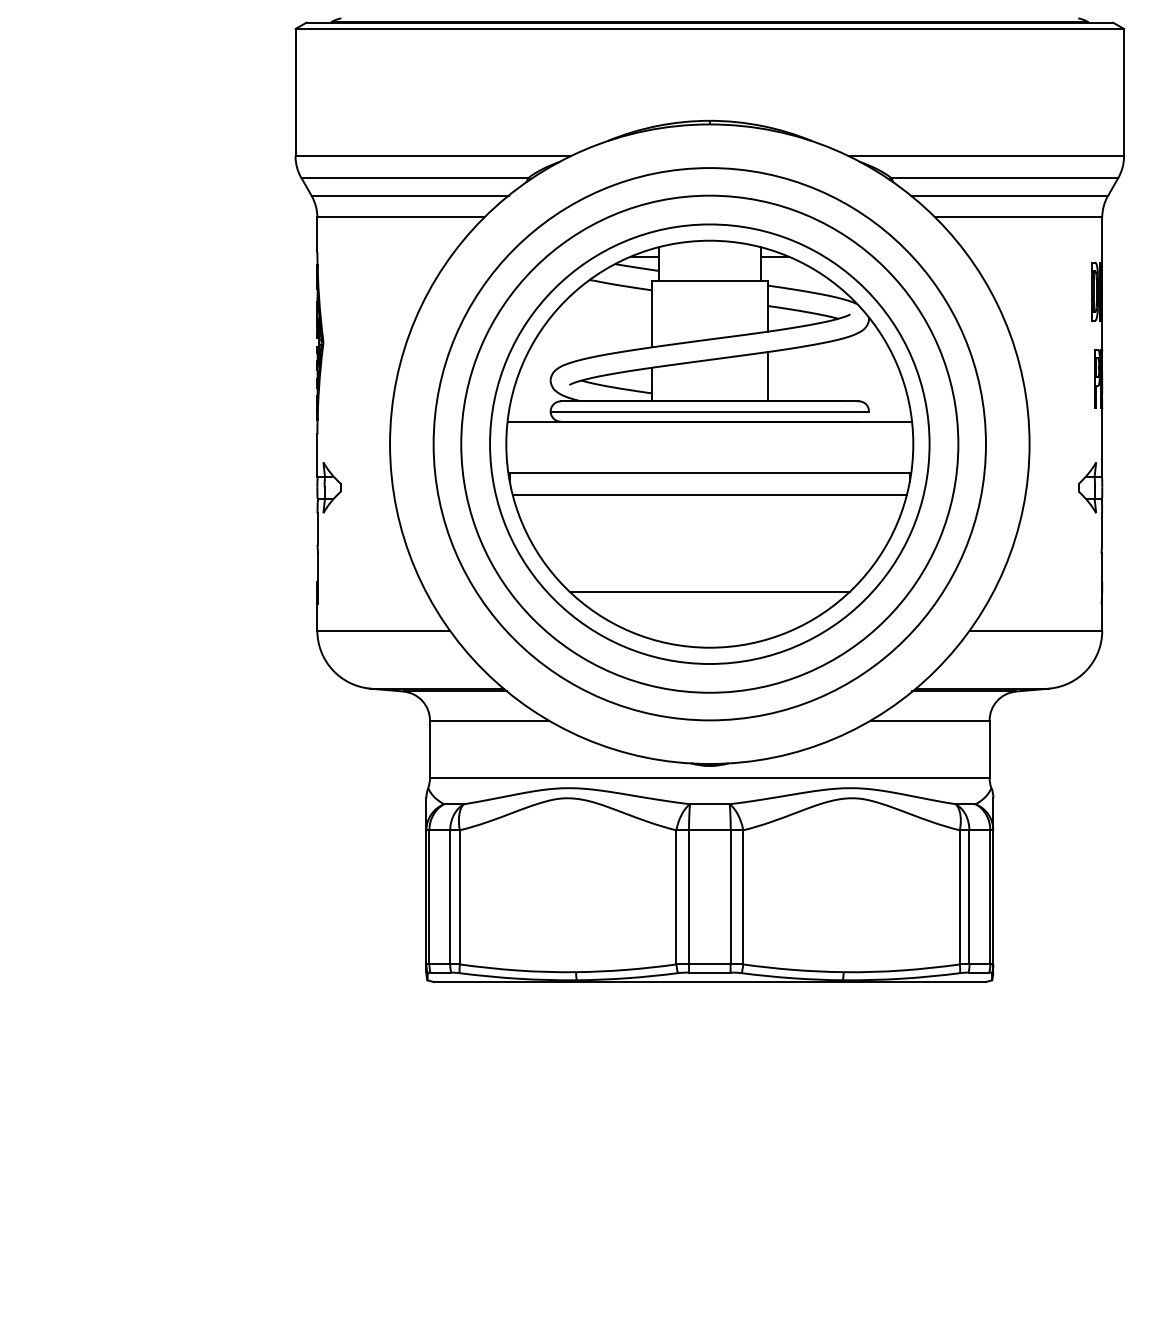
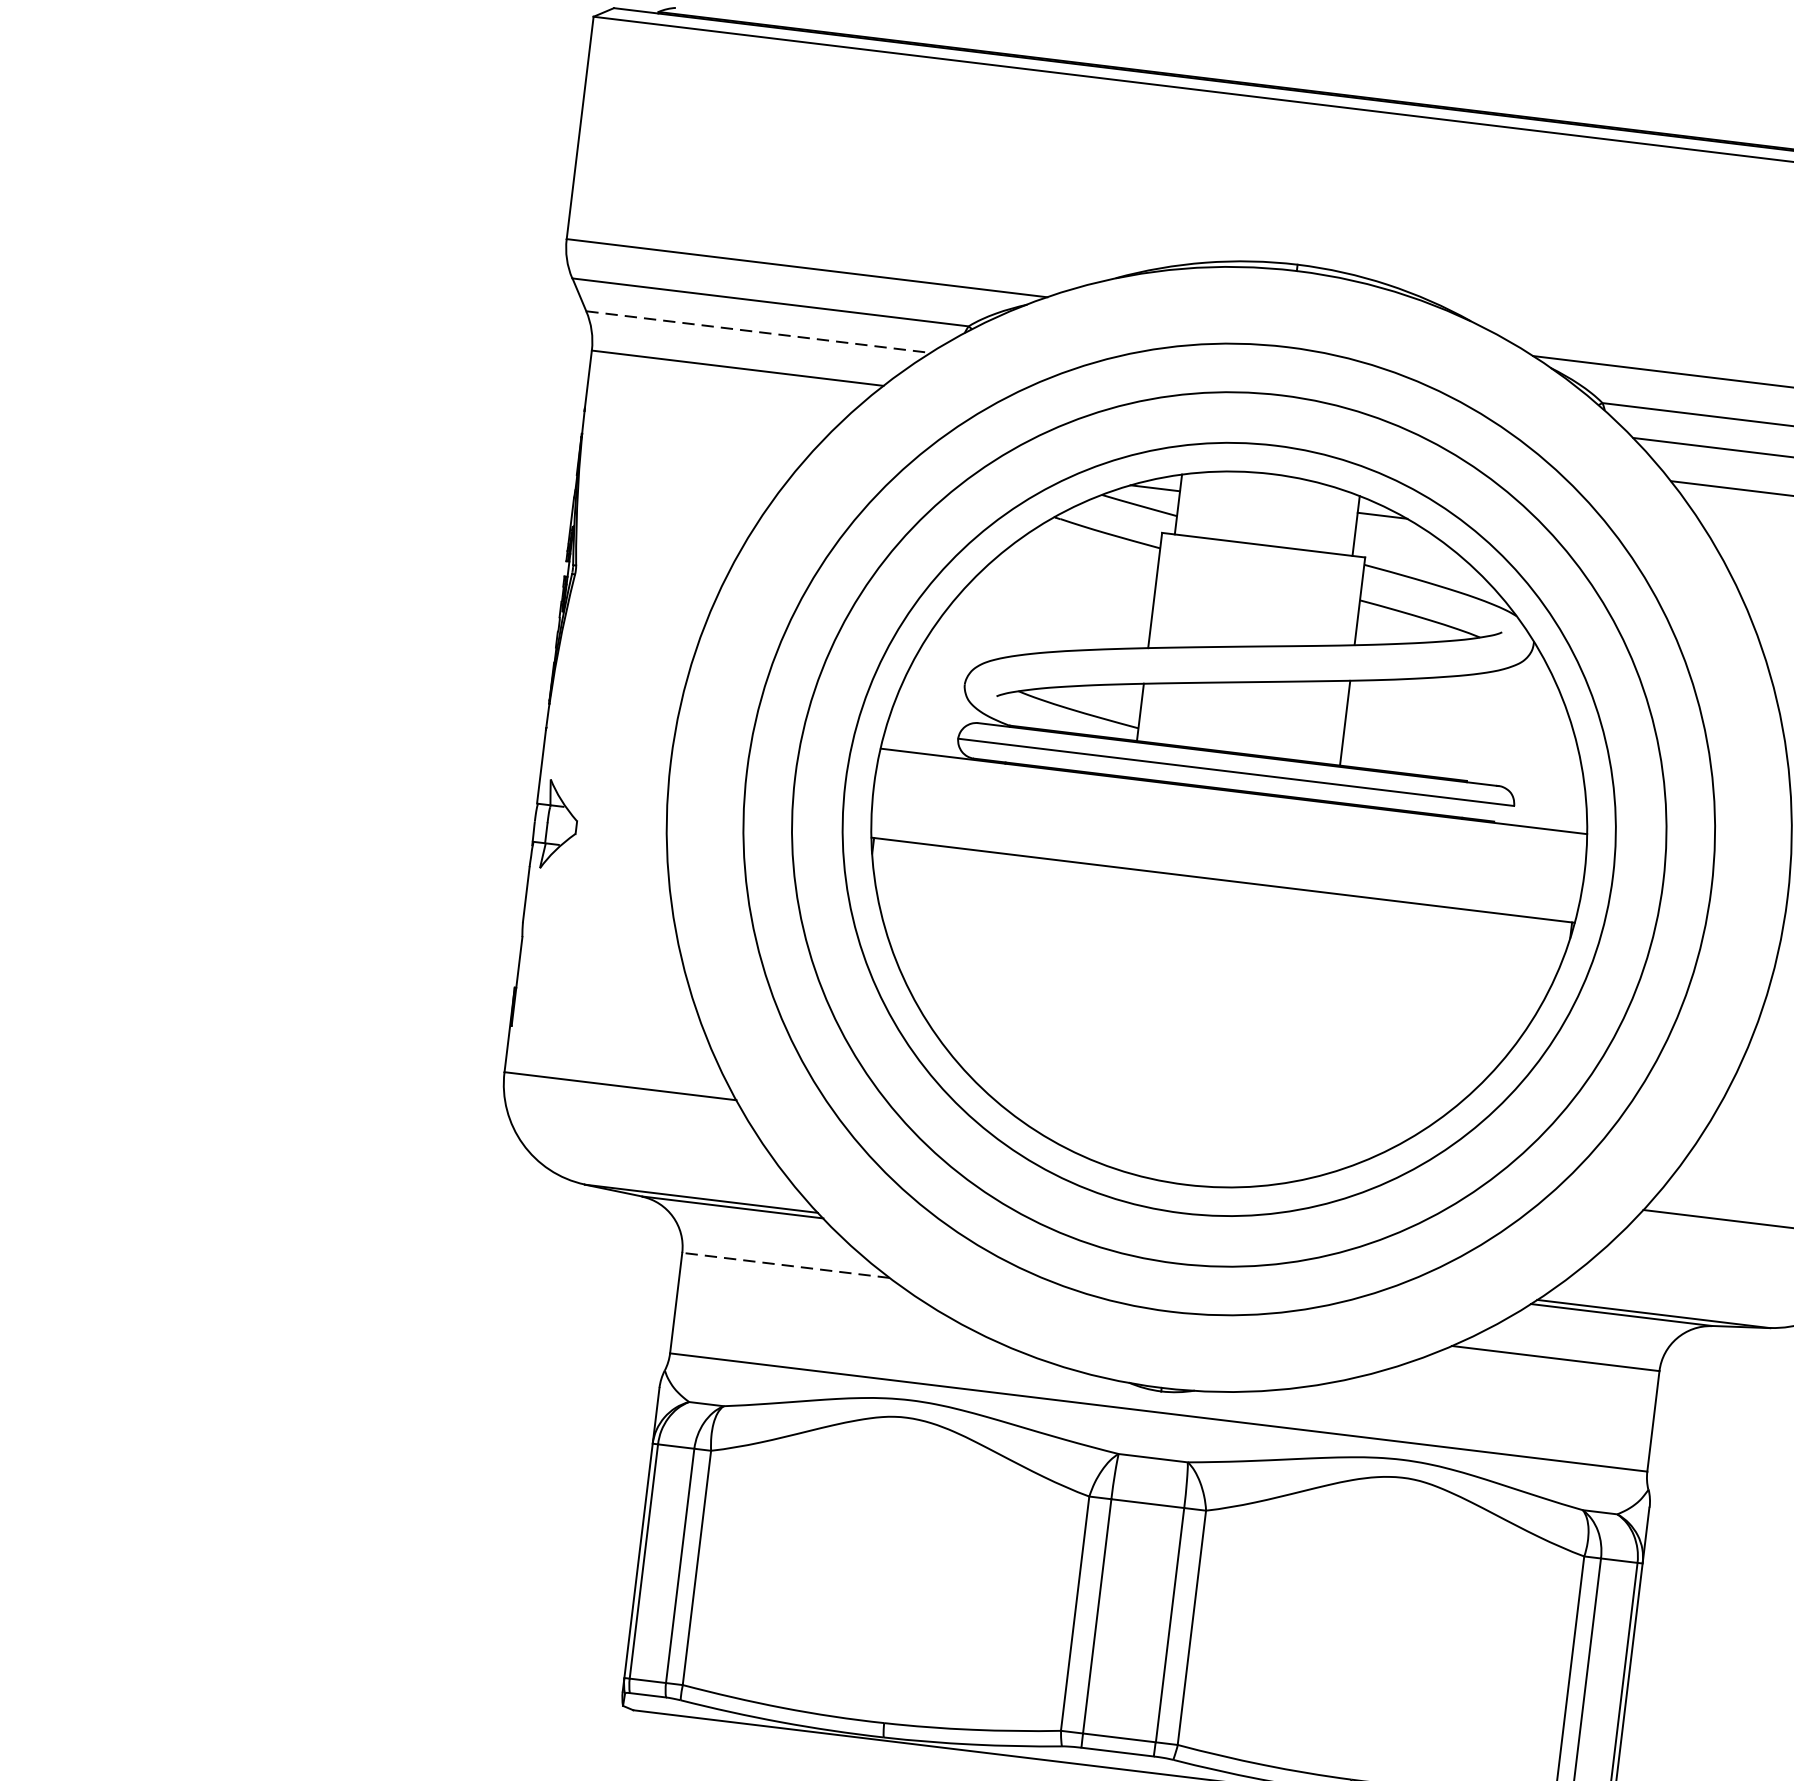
line: (410, 195) -> (759, 331), solid -> dashed
line: (709, 495) -> (1217, 918), removed
line: (709, 591) -> (1197, 1086), removed
line: (488, 720) -> (784, 1265), solid -> dashed

